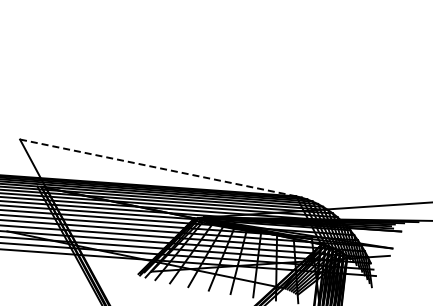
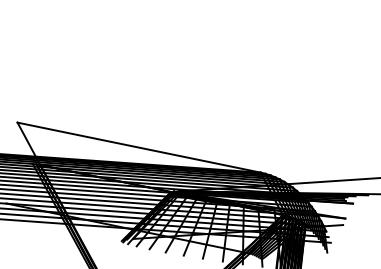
line: (158, 167) -> (139, 147), dashed -> solid

